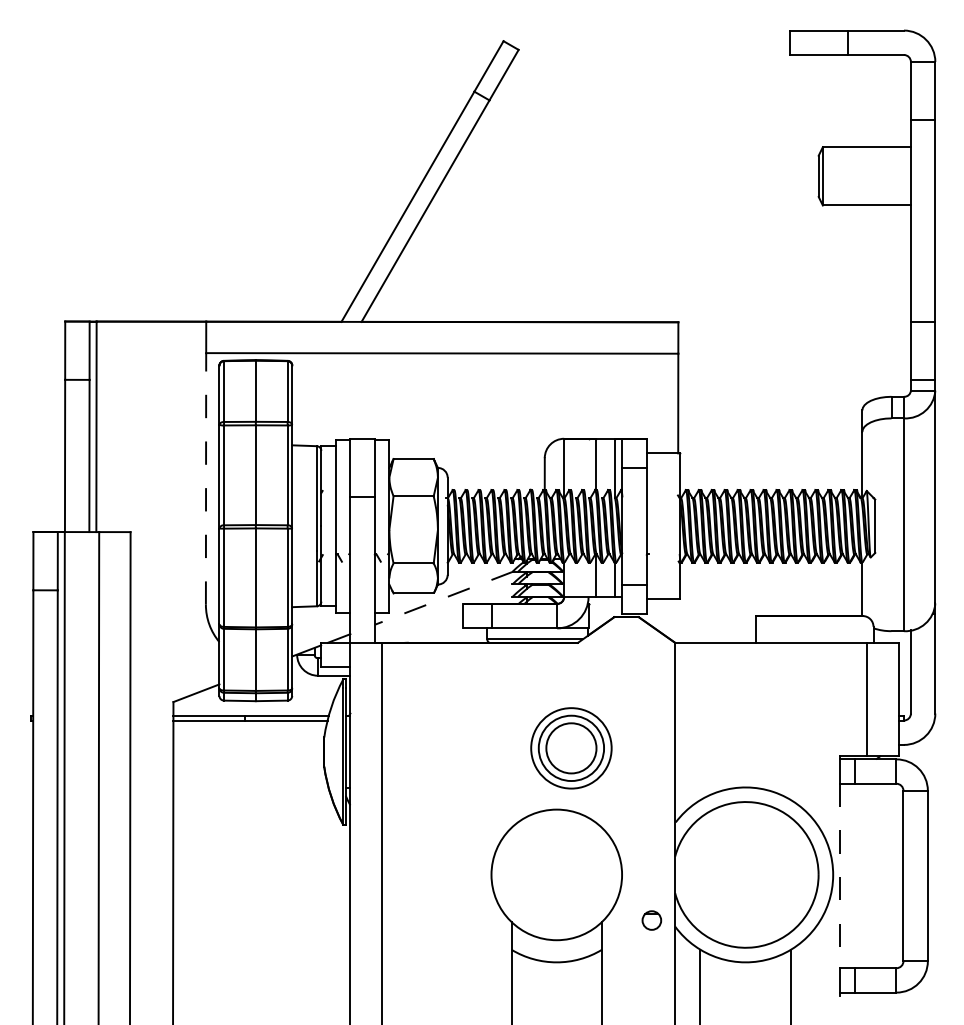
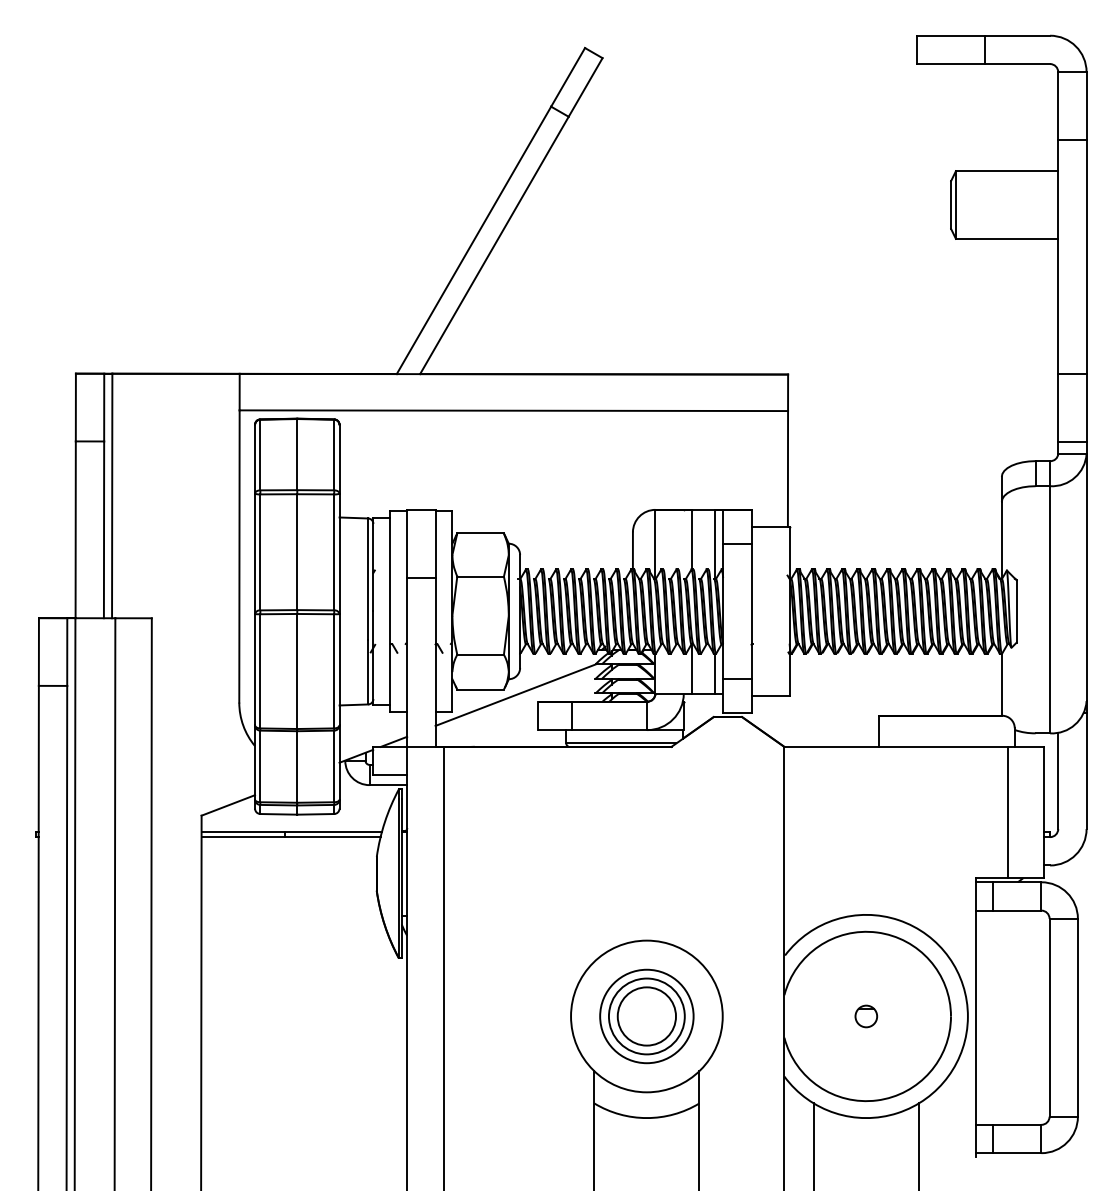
line: (206, 478) -> (239, 556), dashed -> solid
line: (443, 598) -> (515, 695), dashed -> solid
part: (571, 748) -> (646, 1016), moved
line: (840, 876) -> (976, 1018), dashed -> solid
part: (652, 920) -> (866, 1016), moved

